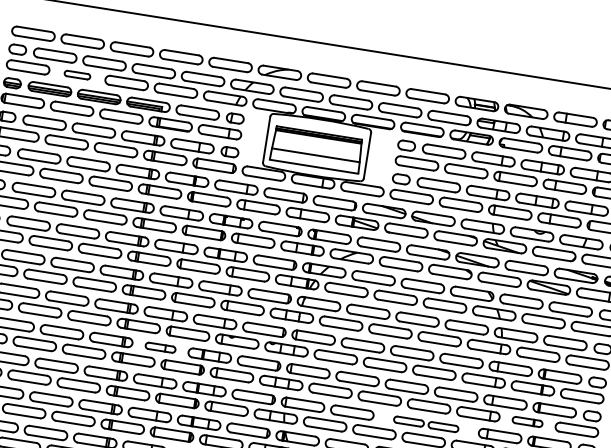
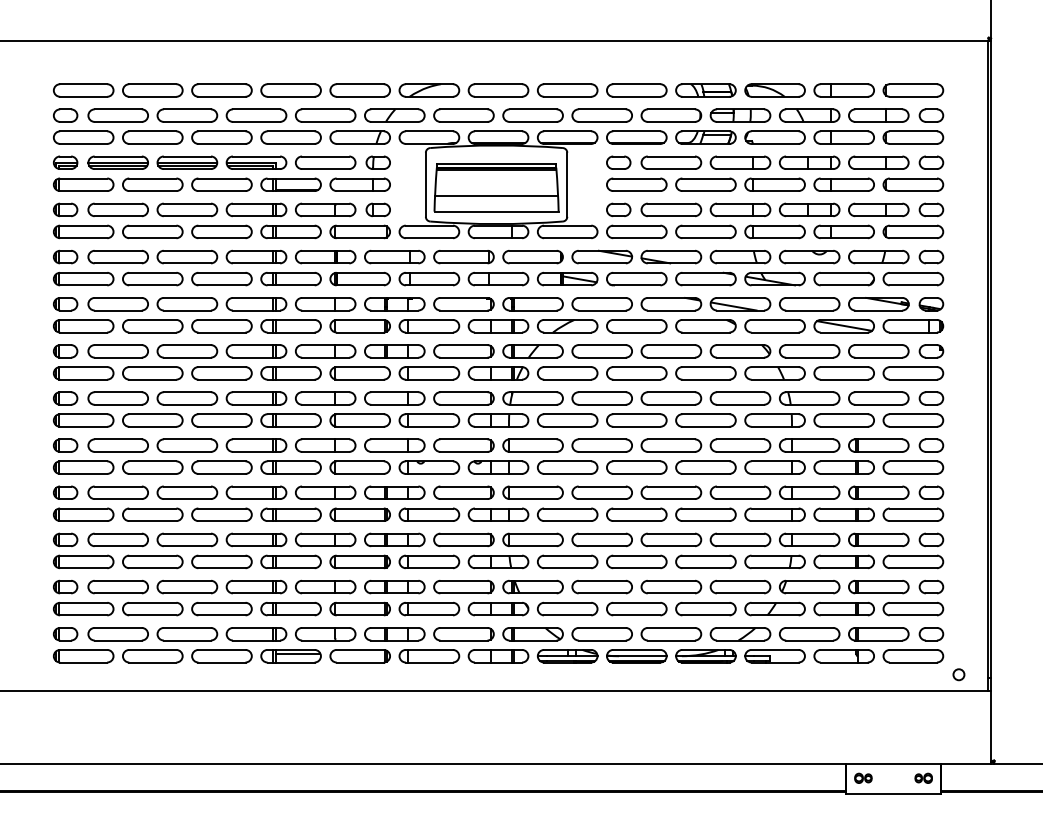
part: (77, 75) -> (152, 137), size x1.67
part: (160, 347) -> (325, 492), size x1.43
part: (527, 421) -> (843, 514), size x1.43
part: (425, 423) -> (705, 539), size x1.43

